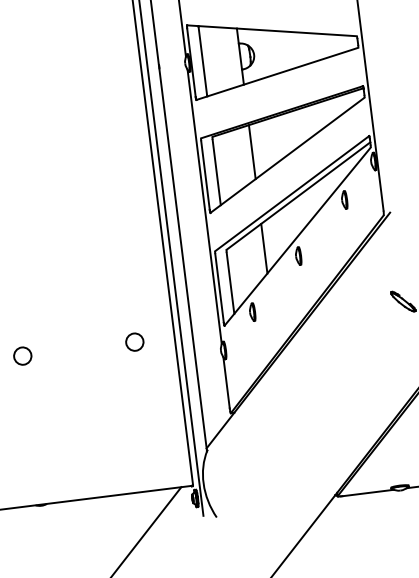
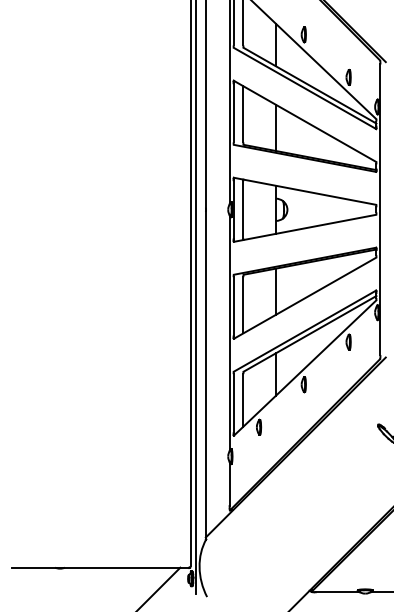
circle: (134, 341) -> (156, 439), removed
circle: (21, 355) -> (59, 439), removed

